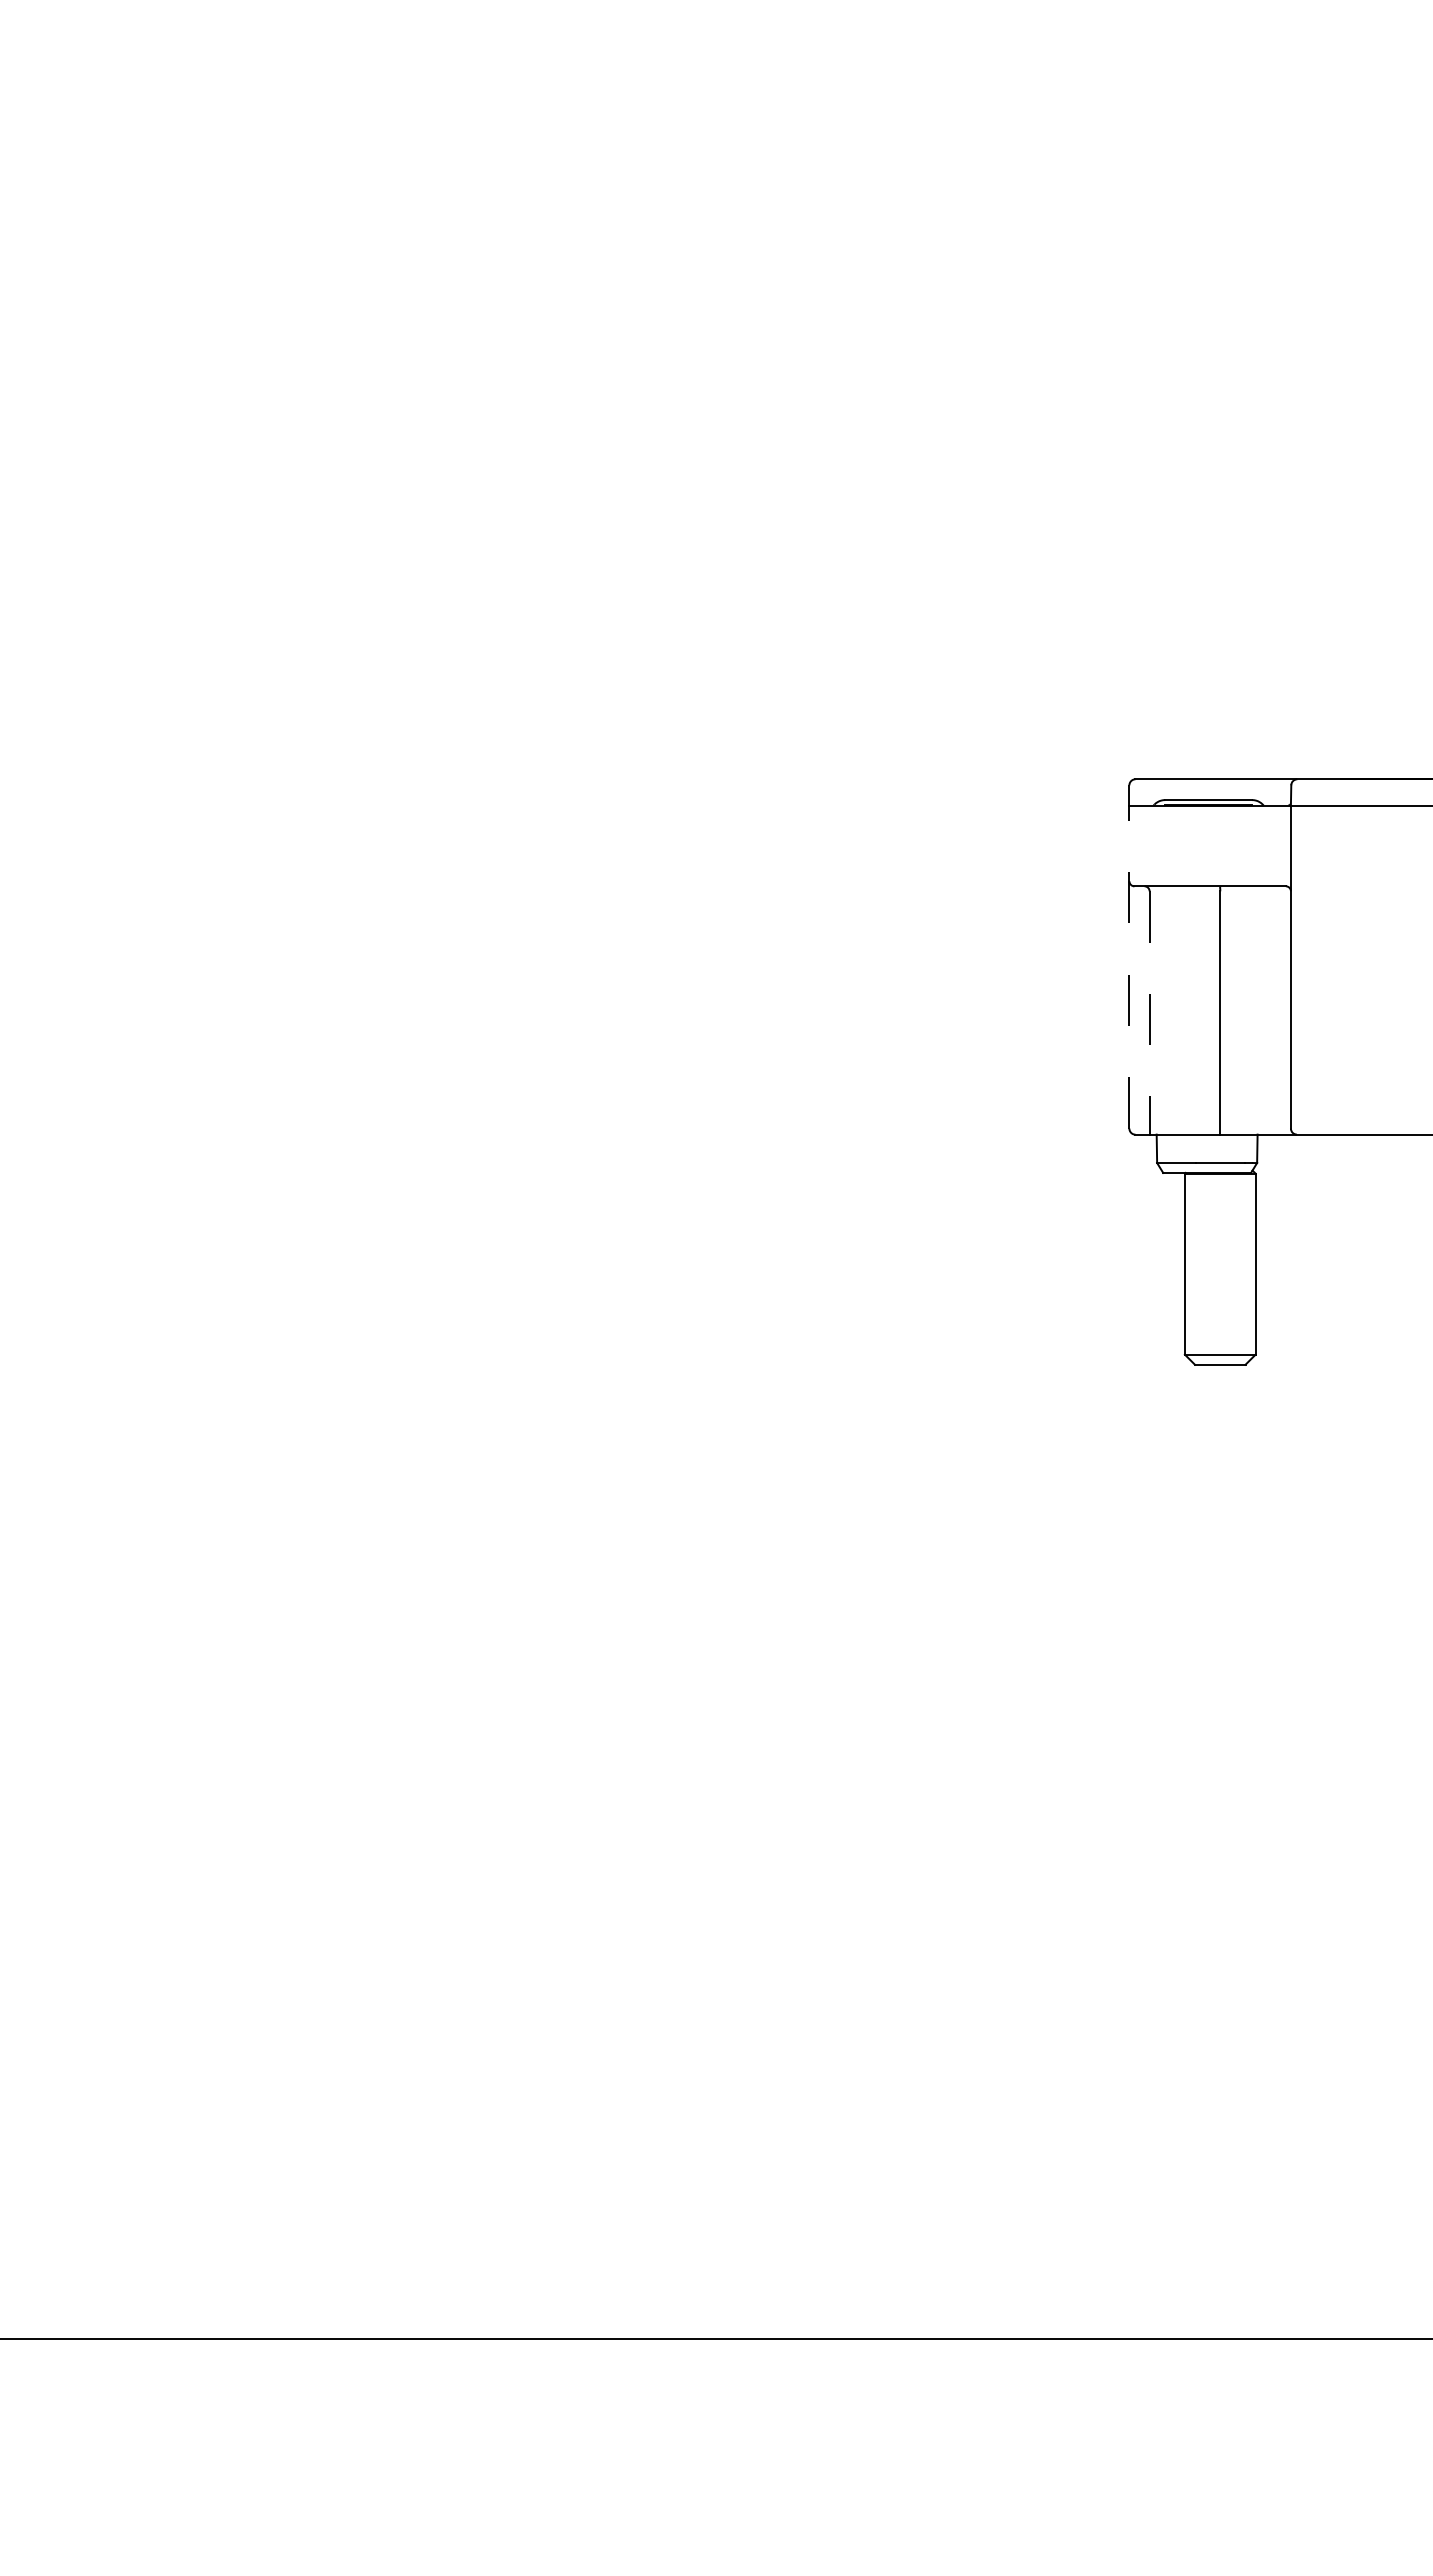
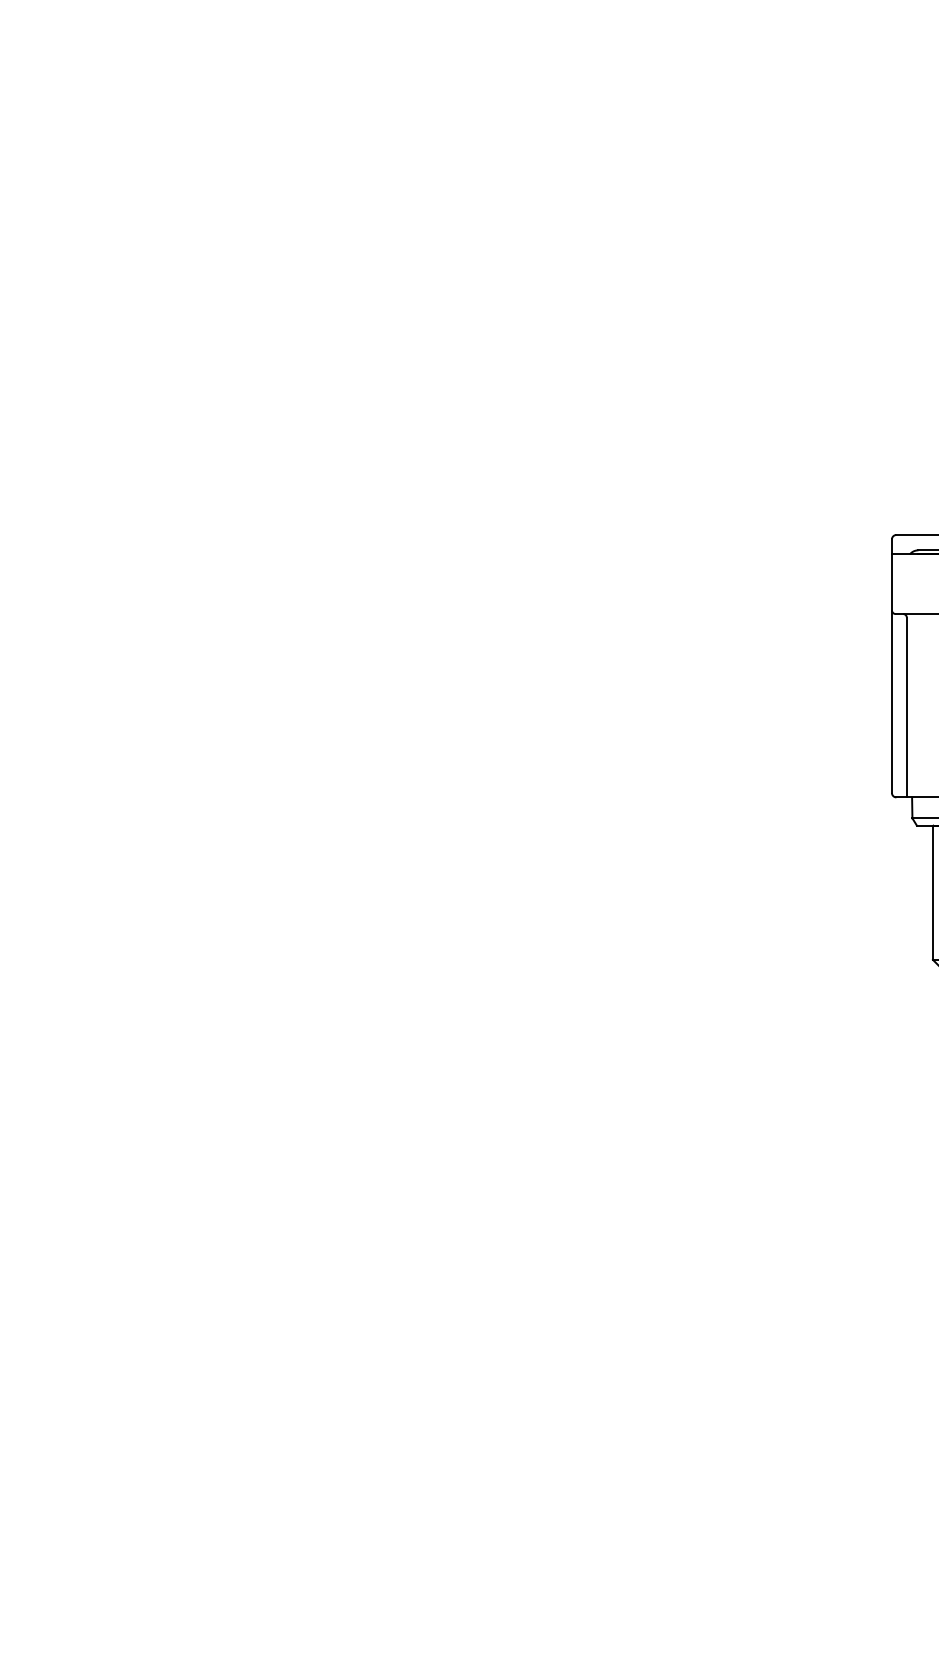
line: (1129, 956) -> (892, 665), dashed -> solid
line: (1149, 1012) -> (906, 707), dashed -> solid

